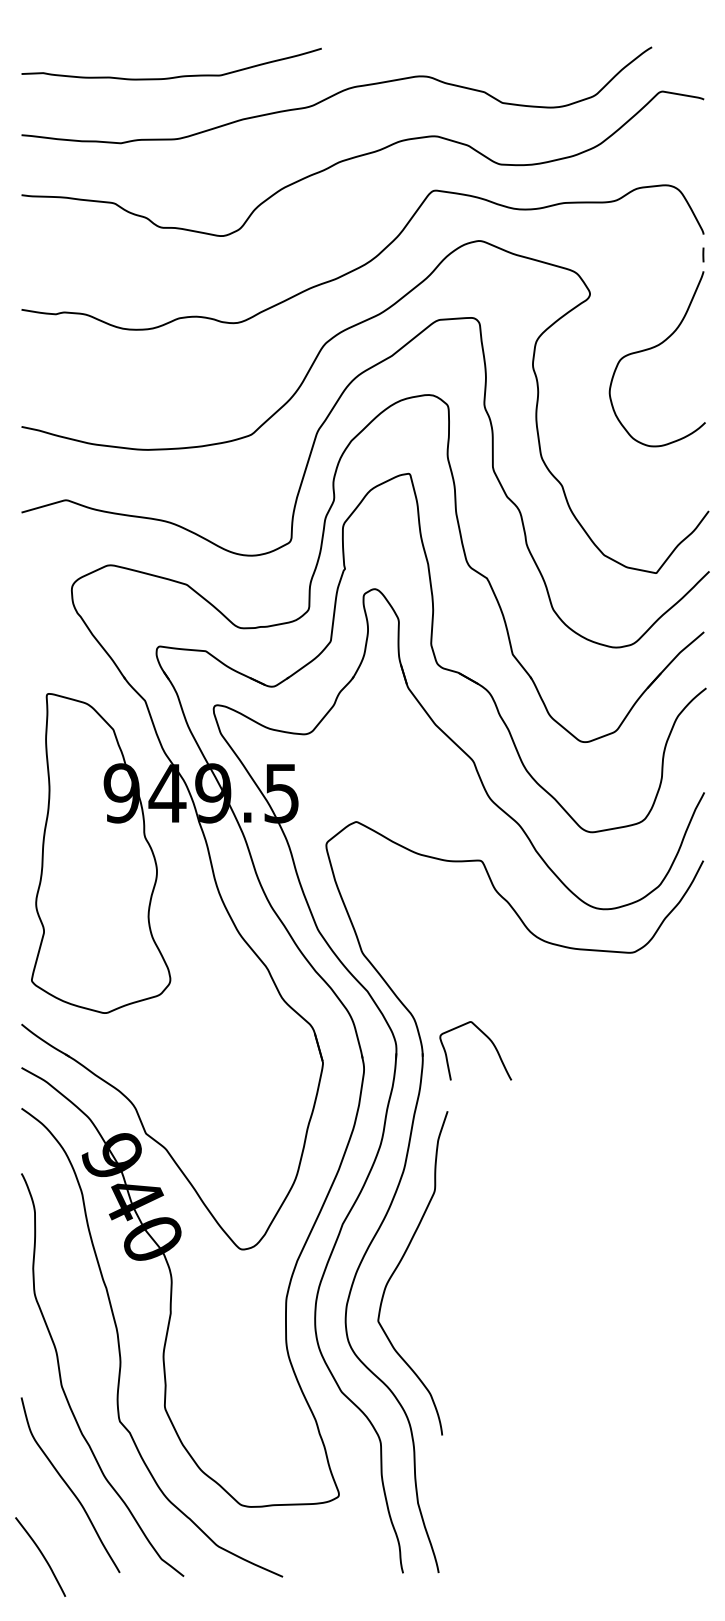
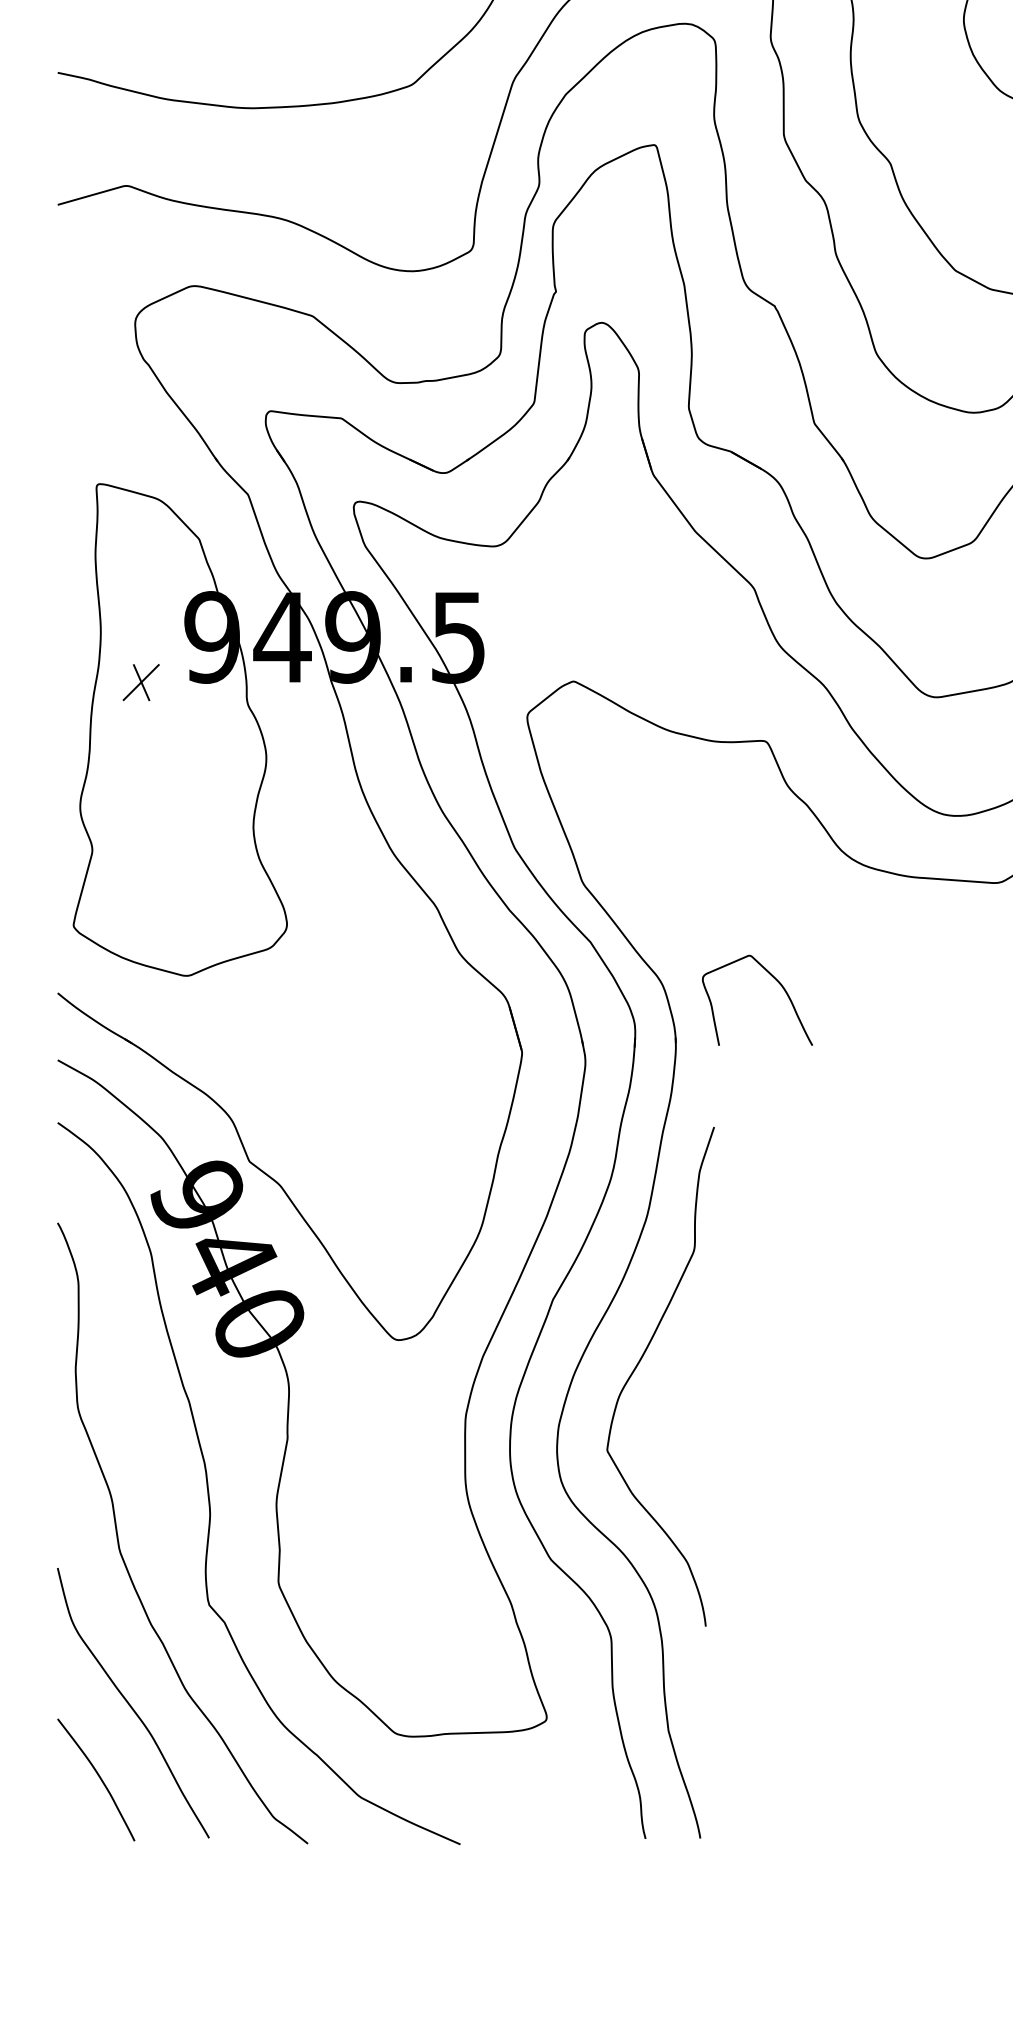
part: (75, 822) -> (140, 682), added
curve: (487, 1038) -> (775, 981), moved
curve: (42, 1556) -> (99, 1779), moved

